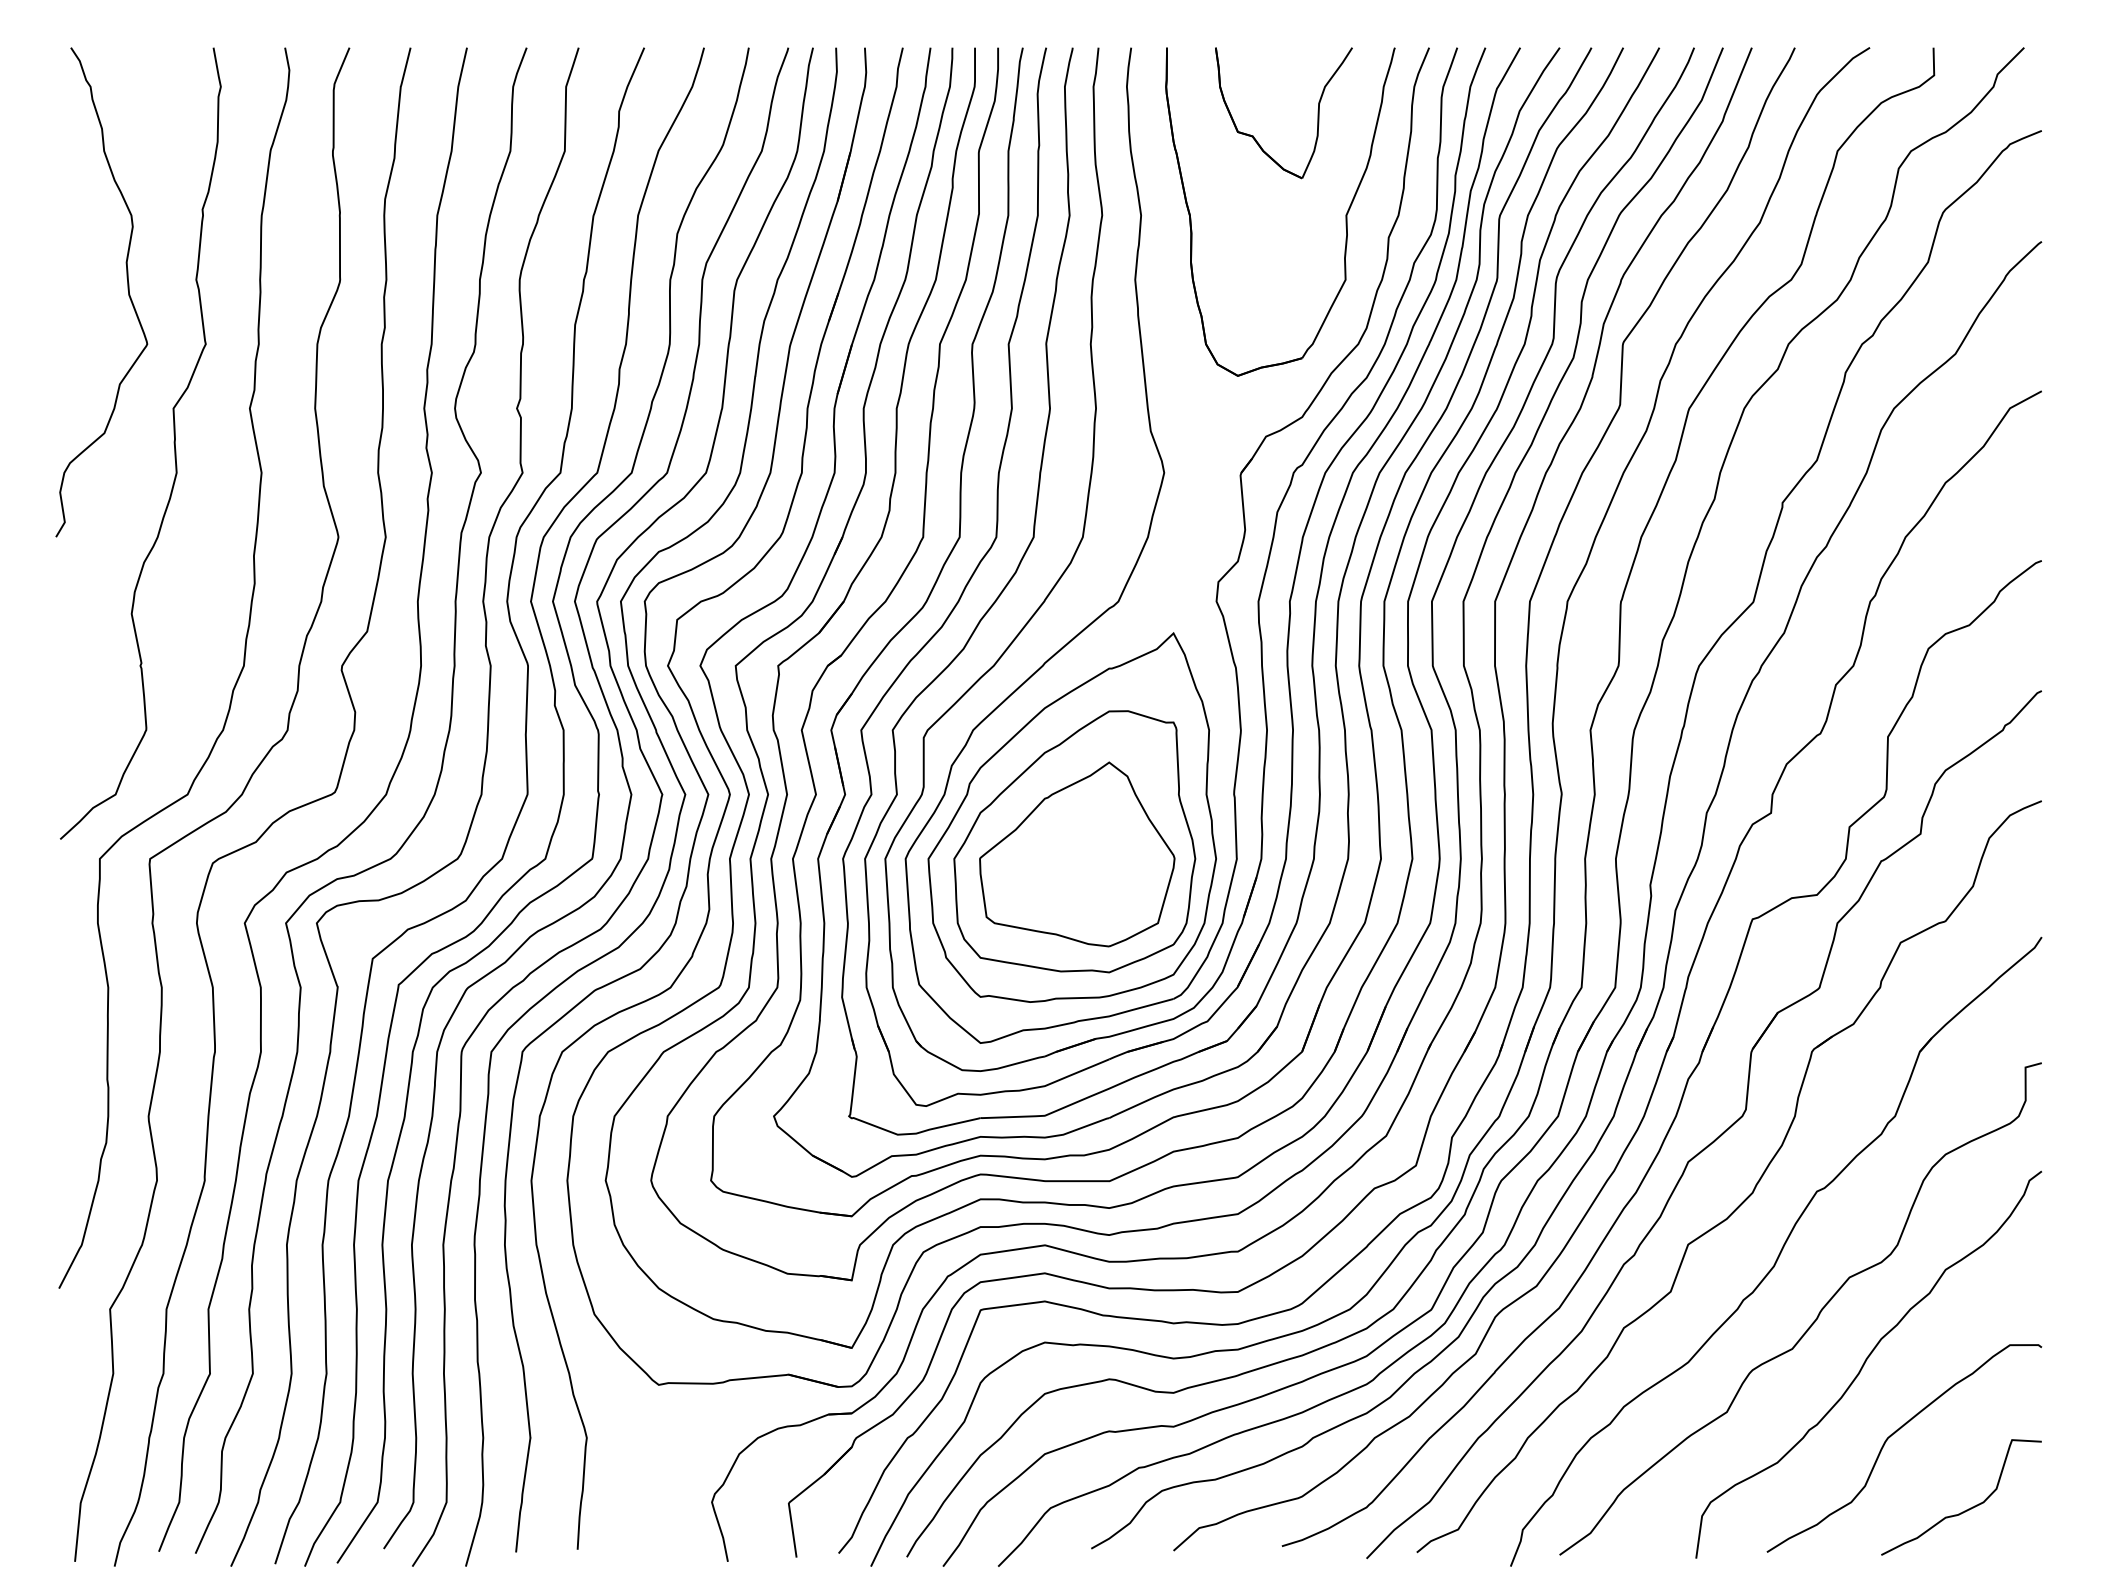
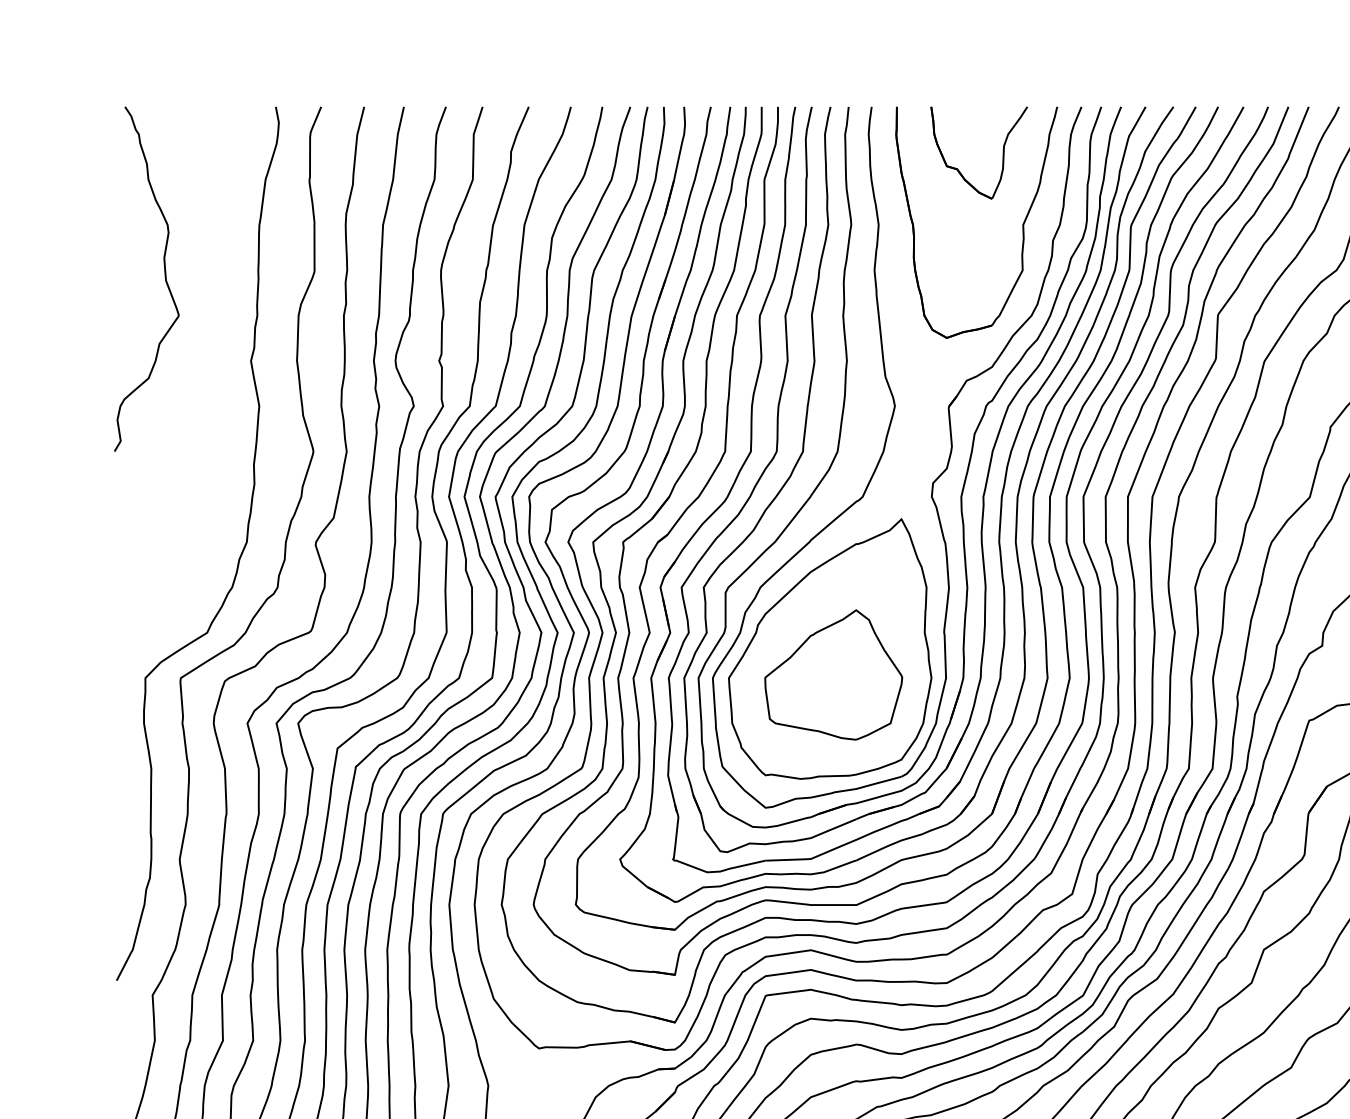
curve: (173, 443) -> (197, 385), removed
part: (1074, 841) -> (831, 665), removed

